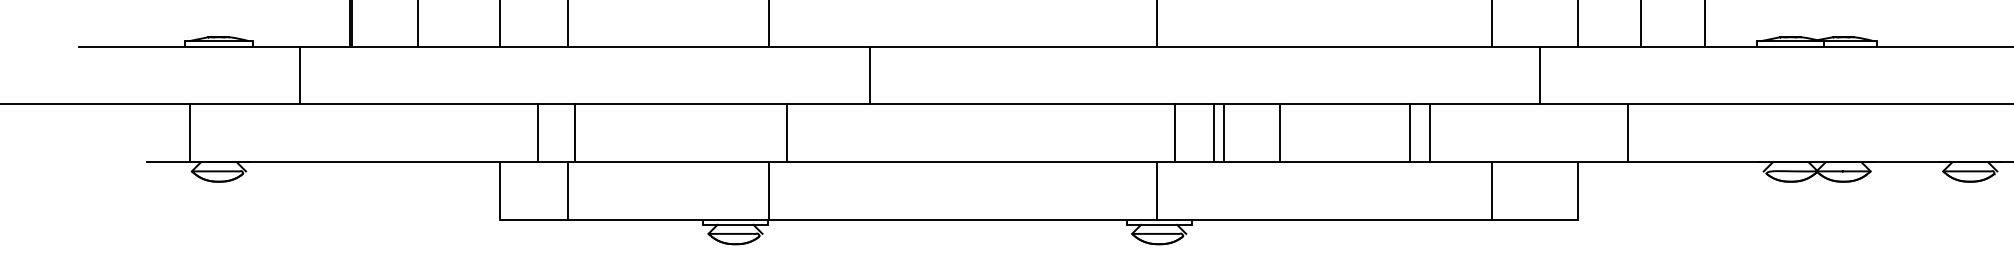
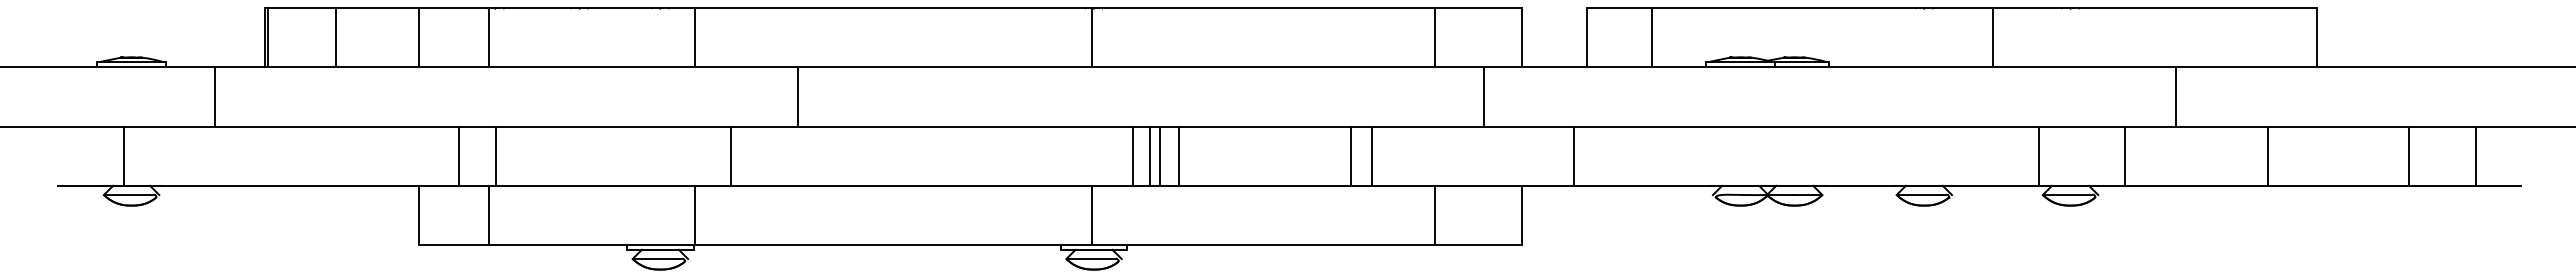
line: (190, 132) -> (124, 155), moved
line: (787, 132) -> (731, 155), moved
line: (1175, 132) -> (1132, 155), moved
line: (1279, 132) -> (1179, 155), moved

